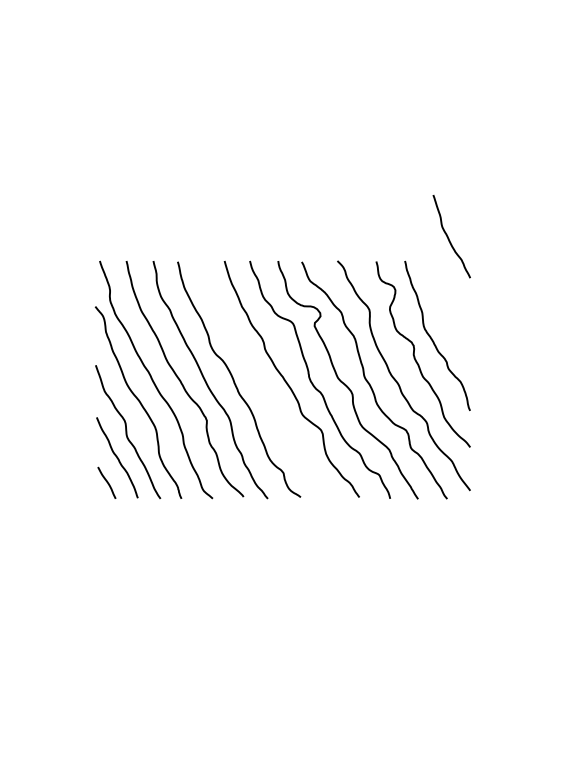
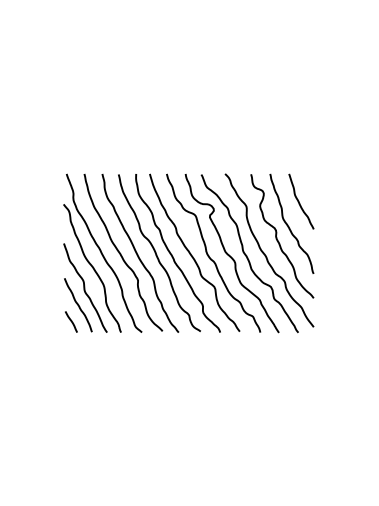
curve: (448, 236) -> (299, 201), moved
curve: (260, 384) -> (173, 256), added

